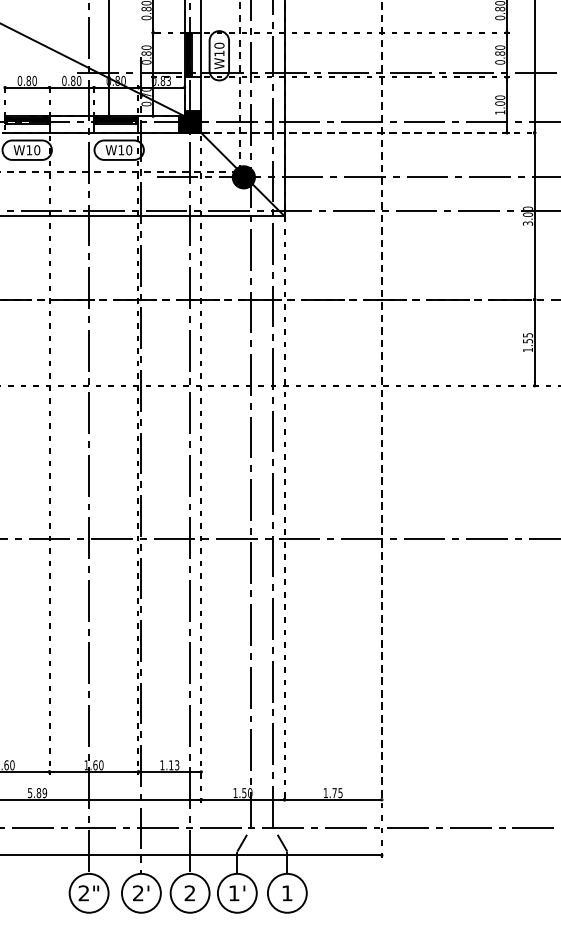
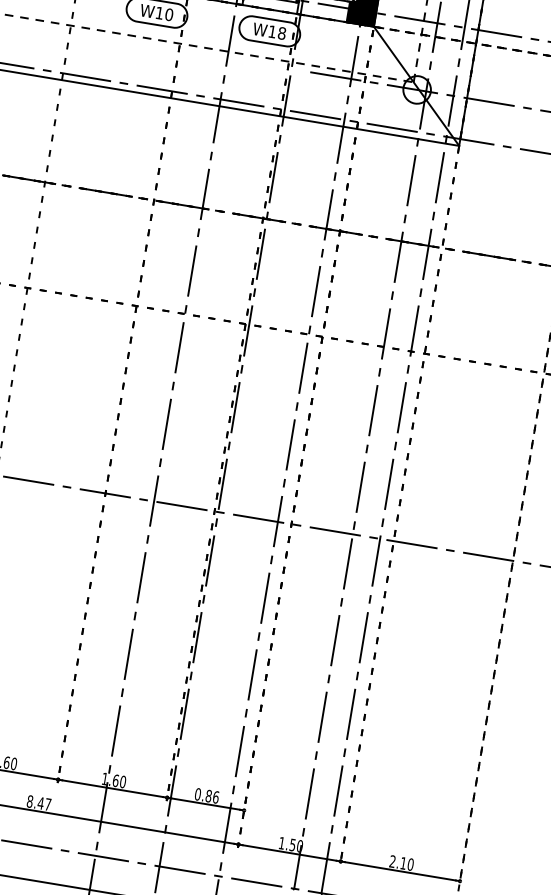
text: (129, 150) -> (282, 33), W10 -> W18
fill: (243, 177) -> (416, 90), removed
text: (169, 765) -> (206, 796), 1.13 -> 0.86
text: (37, 793) -> (39, 803), 5.89 -> 8.47
text: (332, 793) -> (400, 863), 1.75 -> 2.10

